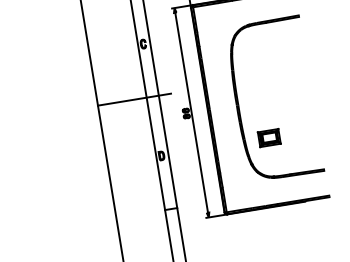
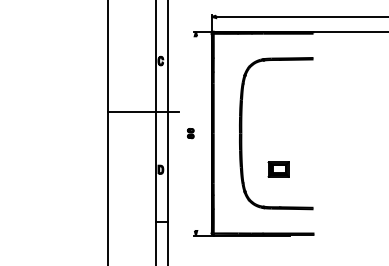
line: (191, 112) -> (195, 133), removed
part: (269, 137) -> (278, 169), moved

